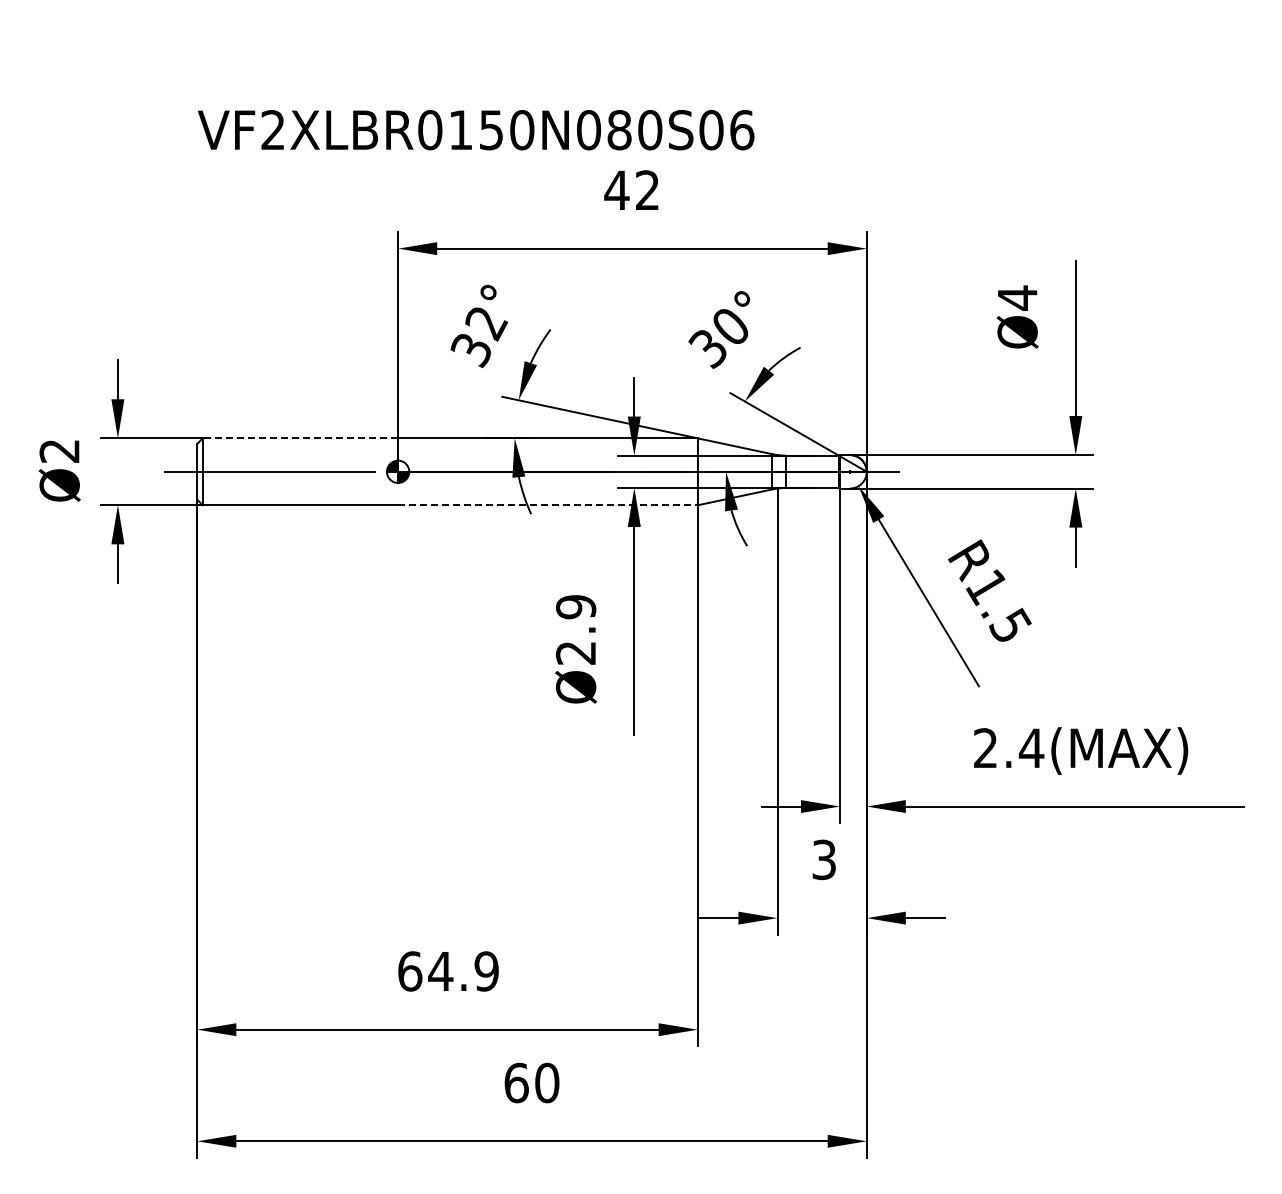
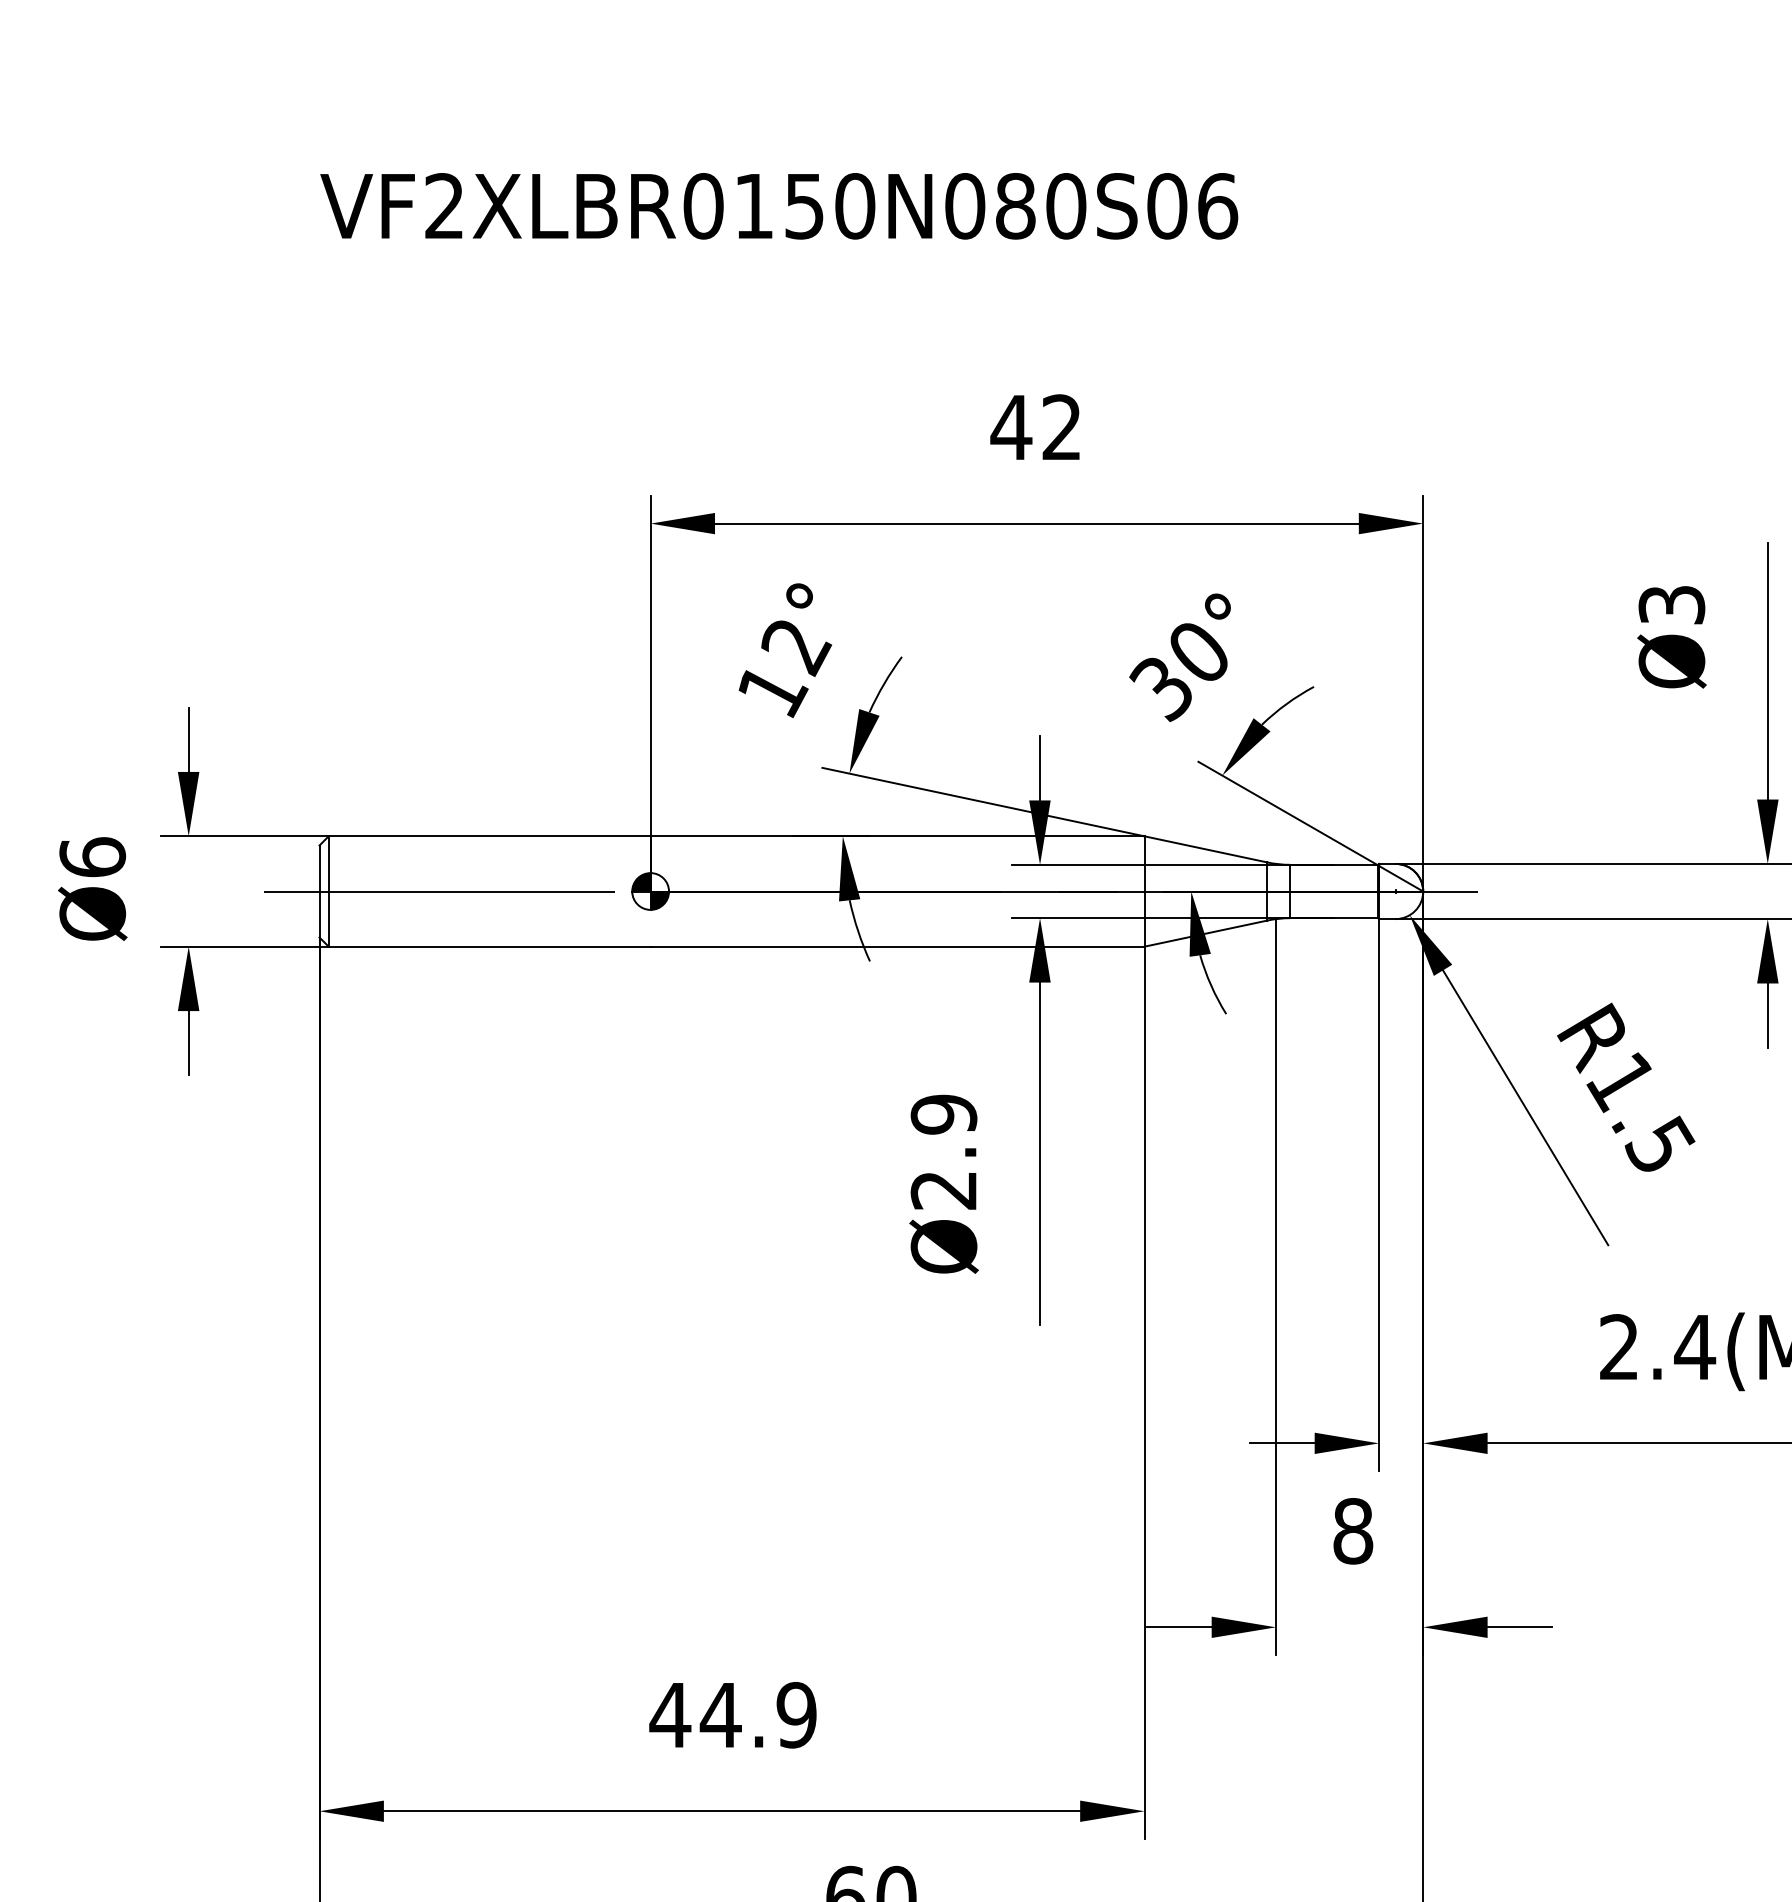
text: (476, 130) -> (779, 206), moved
text: (1017, 297) -> (1671, 604), Ø4 -> Ø3
text: (471, 351) -> (771, 693), 32° -> 12°
line: (300, 438) -> (489, 836), dashed -> solid
text: (59, 450) -> (92, 856), Ø2 -> Ø6
line: (547, 505) -> (896, 947), dashed -> solid
text: (824, 859) -> (1353, 1530), 3 -> 8
text: (409, 971) -> (669, 1715), 64.9 -> 44.9

